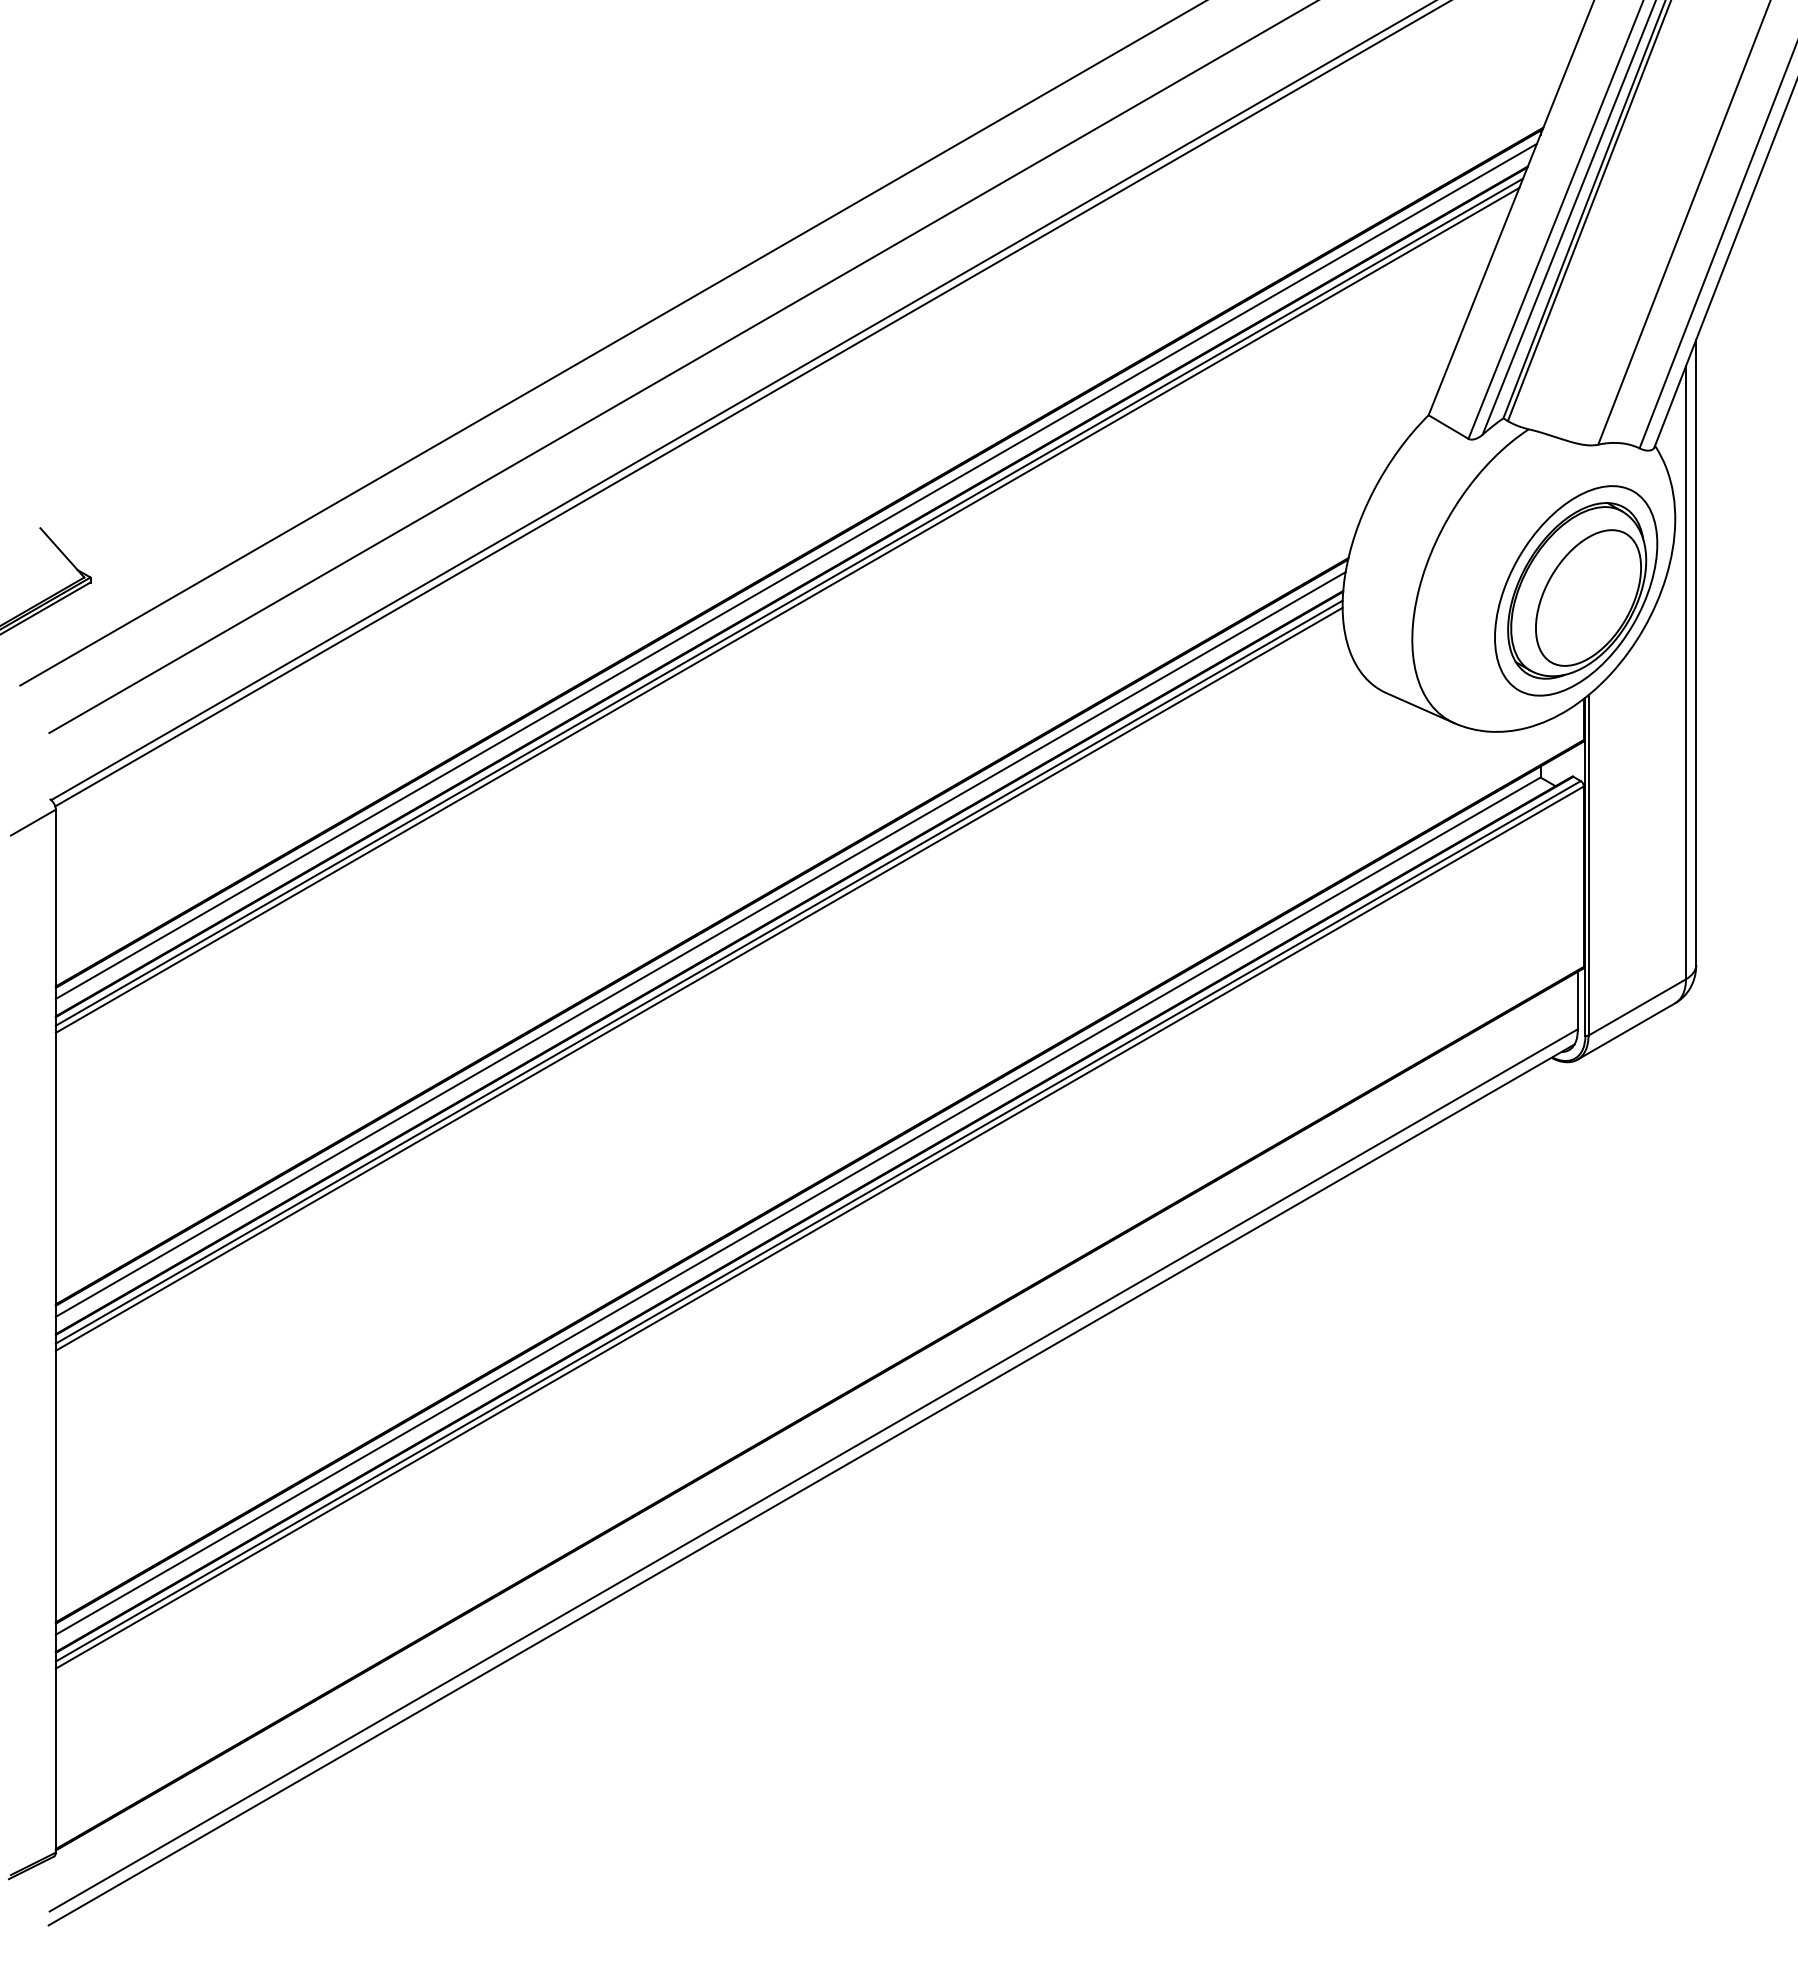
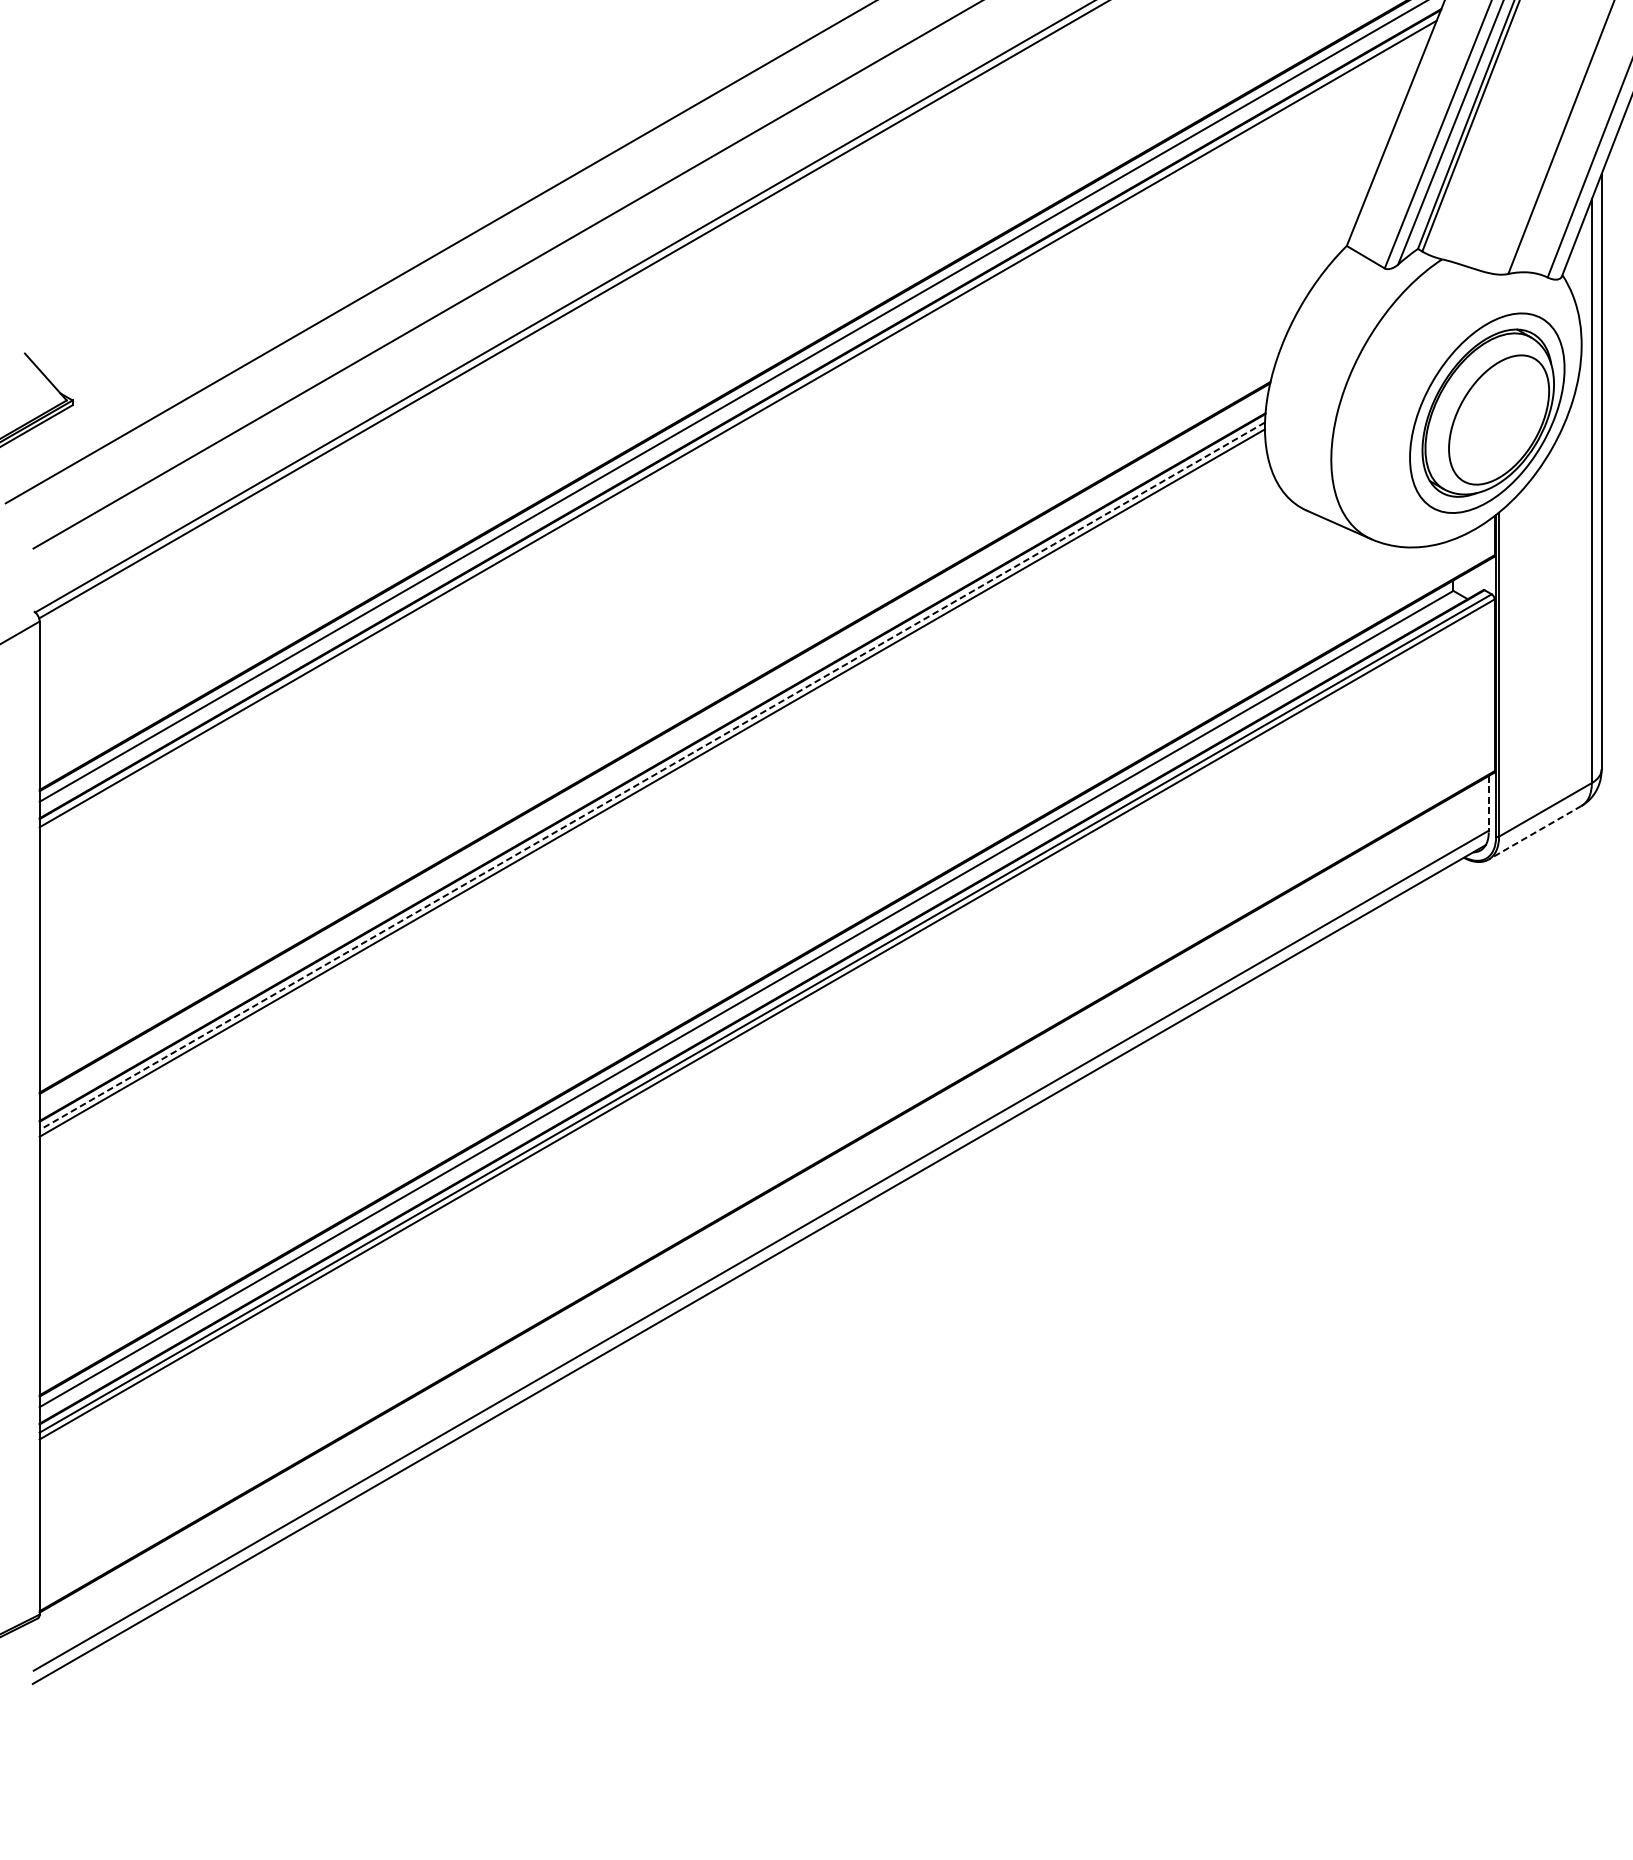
line: (787, 609) -> (736, 430), removed
line: (700, 944) -> (653, 749), removed
line: (699, 972) -> (652, 776), solid -> dashed
line: (1577, 1001) -> (1488, 804), solid -> dashed
line: (1625, 1031) -> (1534, 832), solid -> dashed

